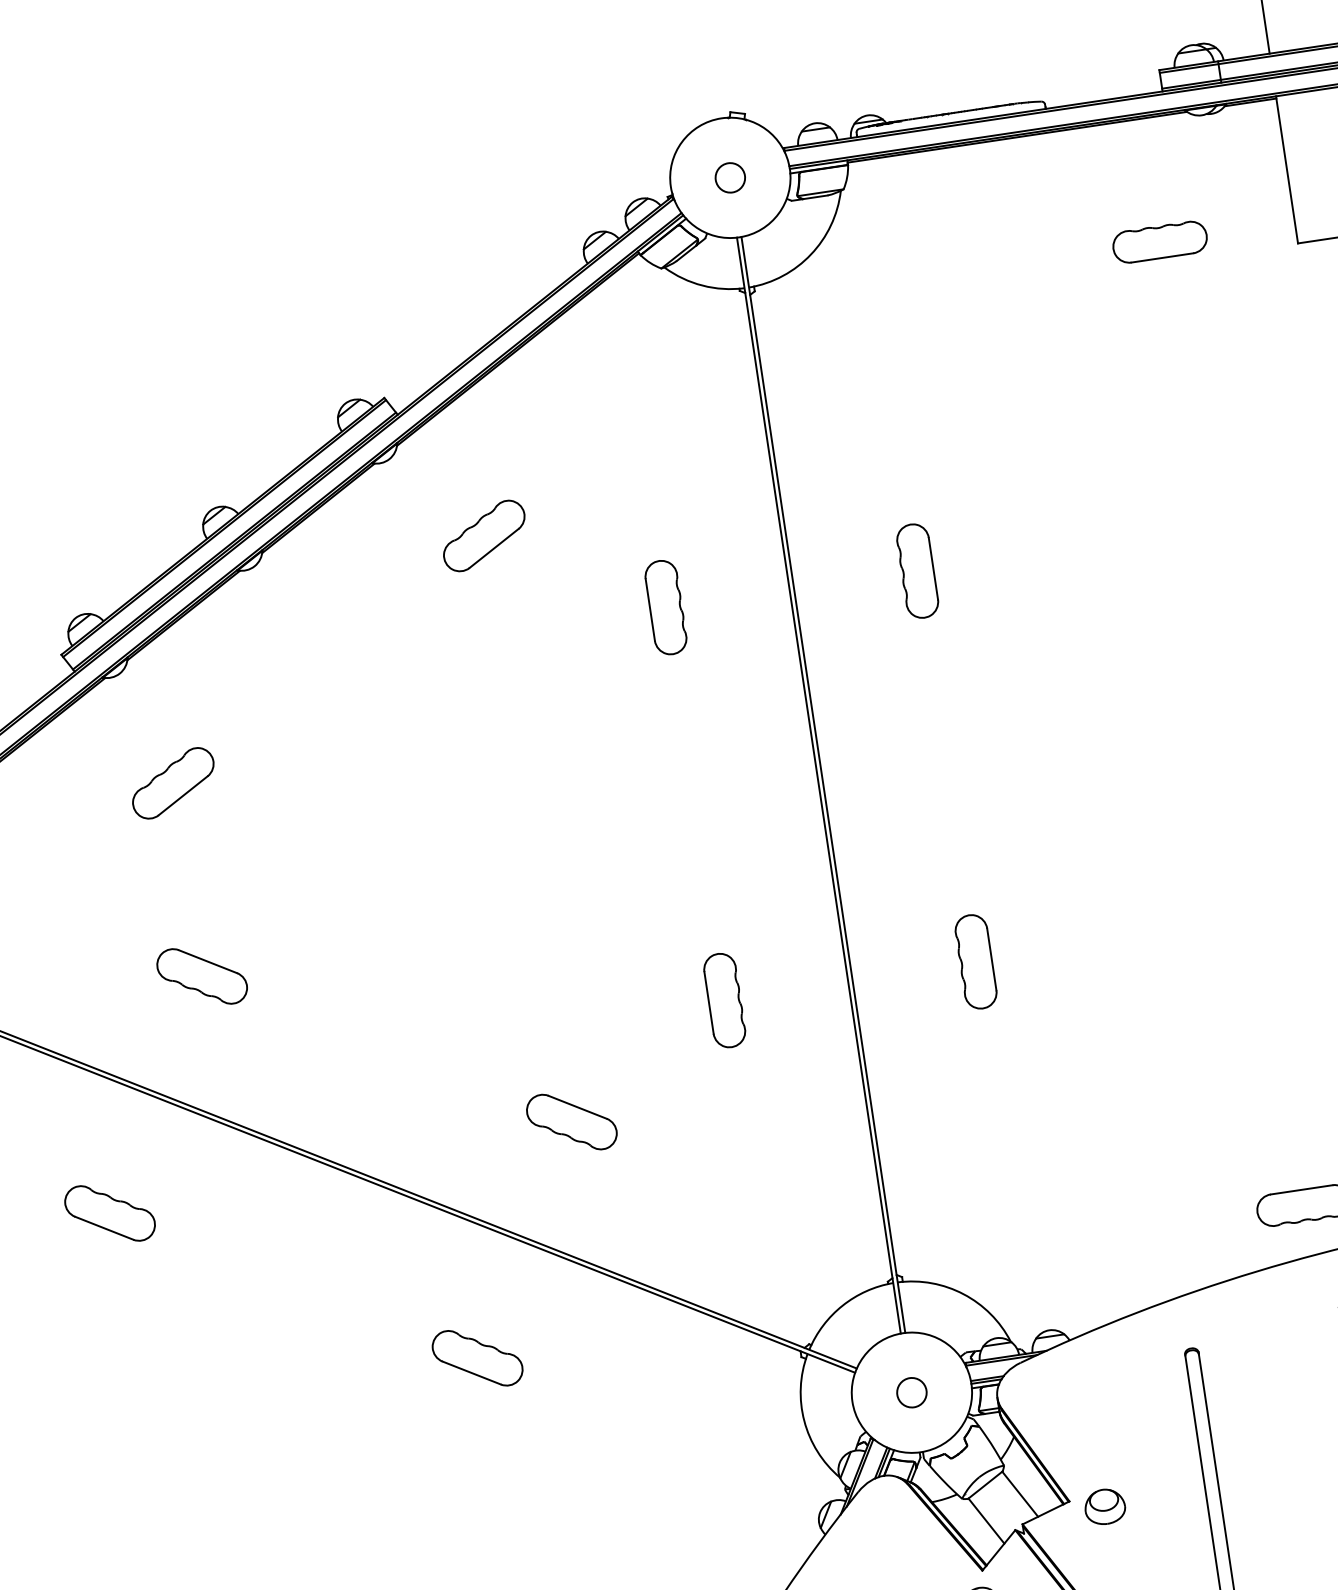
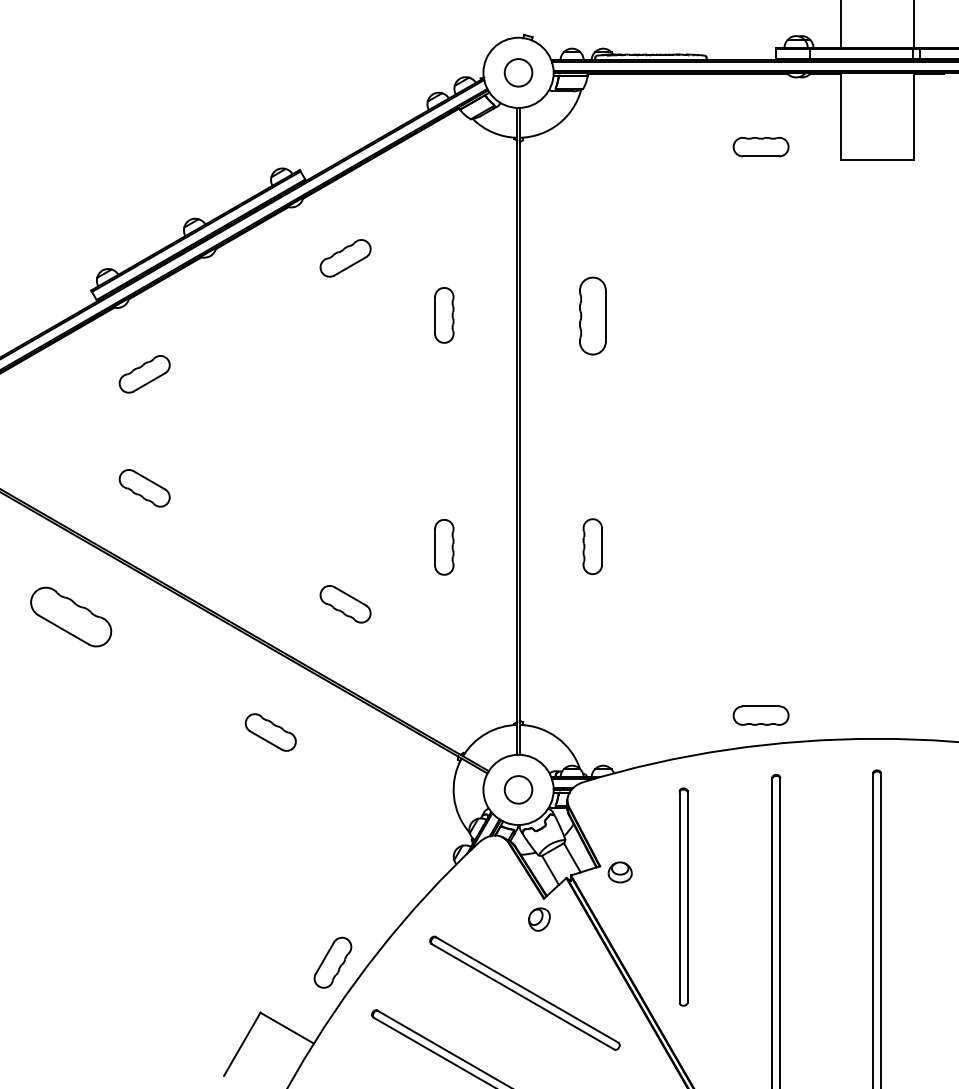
circle: (730, 177) -> (518, 72), size x1.6
part: (917, 570) -> (592, 315), size x1.4
part: (109, 1214) -> (70, 617), size x1.6
circle: (911, 1392) -> (518, 789), size x1.6

